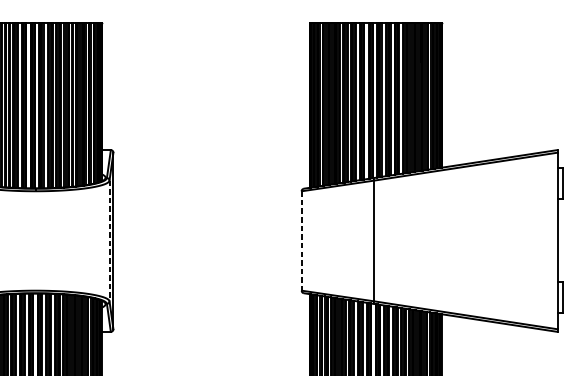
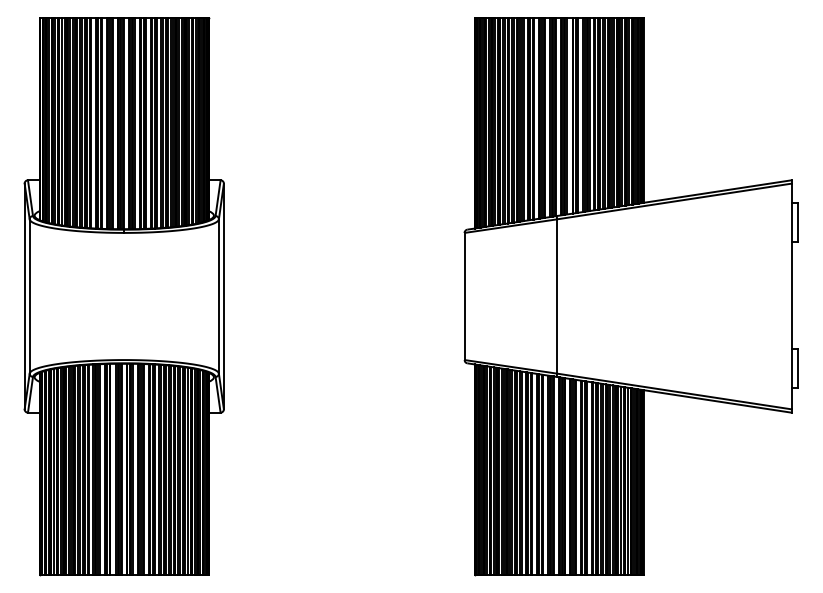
line: (109, 240) -> (218, 296), dashed -> solid
line: (301, 240) -> (464, 296), dashed -> solid

